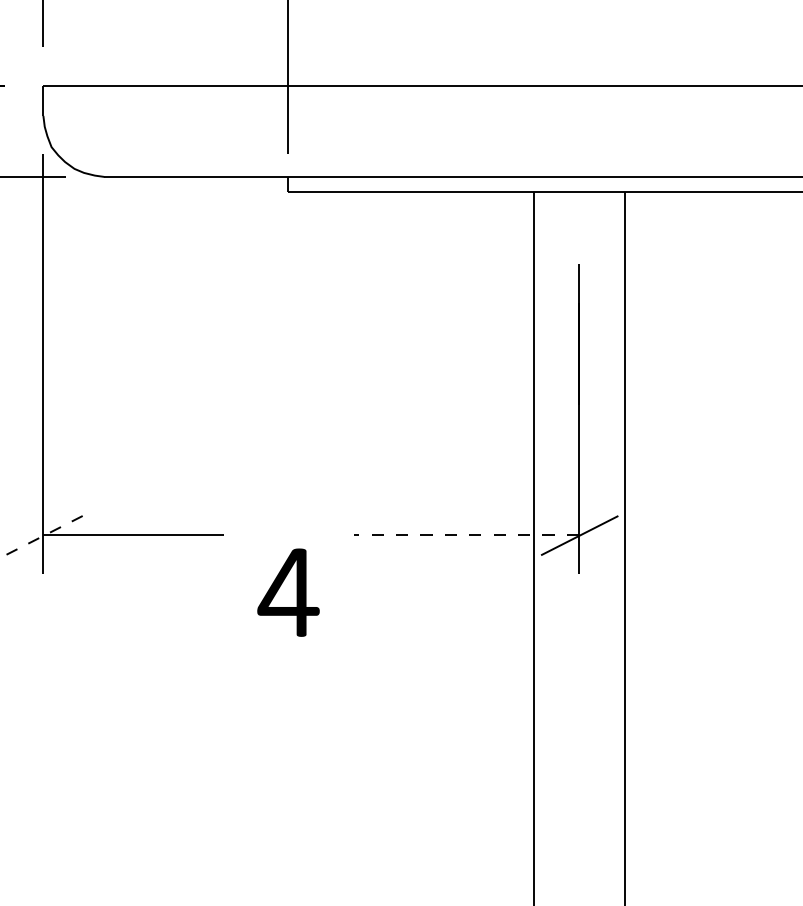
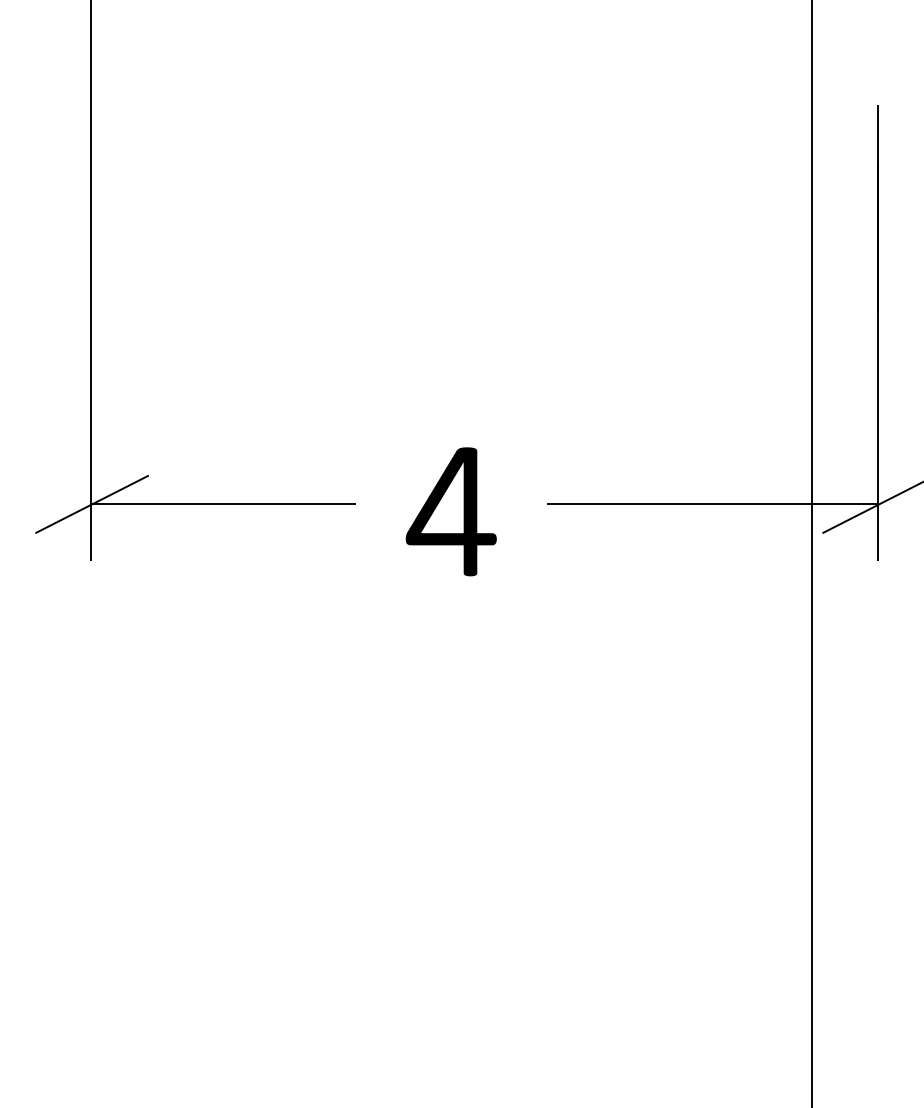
line: (43, 535) -> (91, 504), dashed -> solid
line: (466, 535) -> (712, 504), dashed -> solid
part: (288, 592) -> (451, 511), moved

